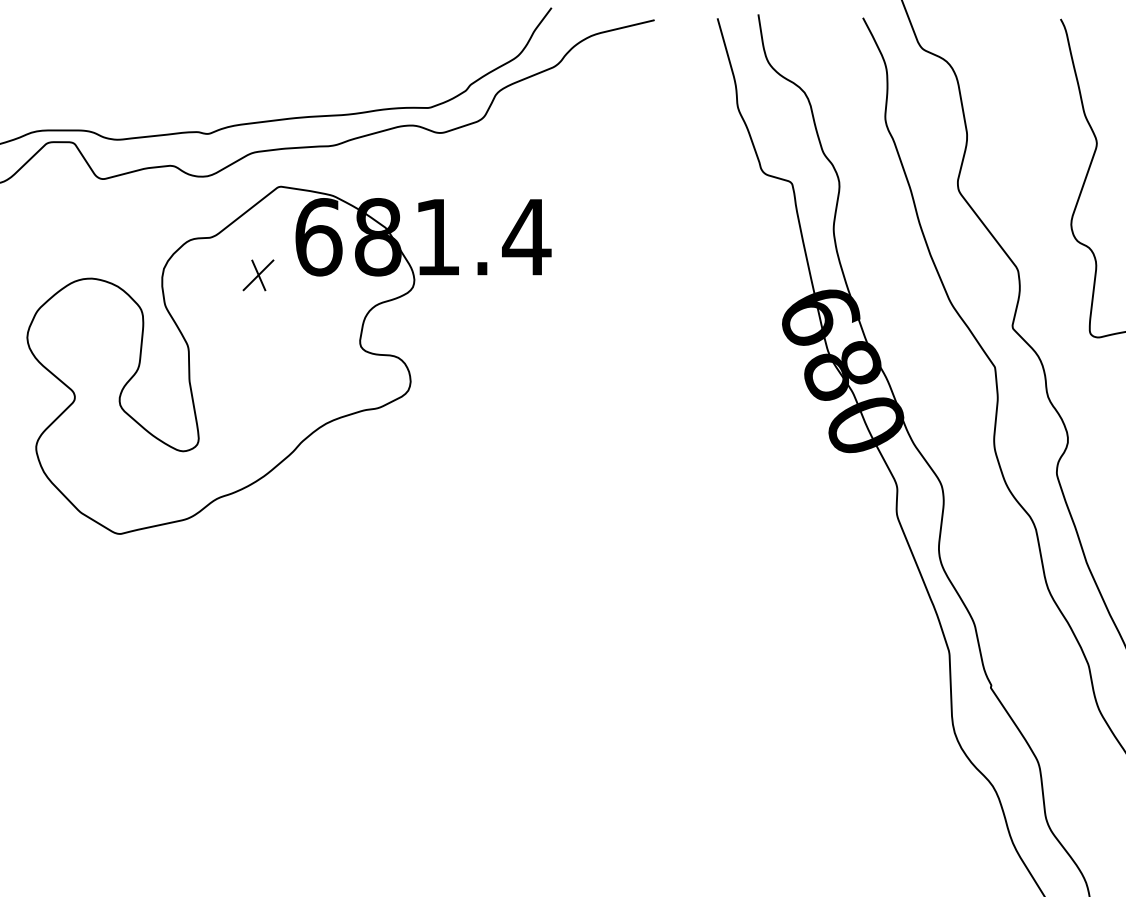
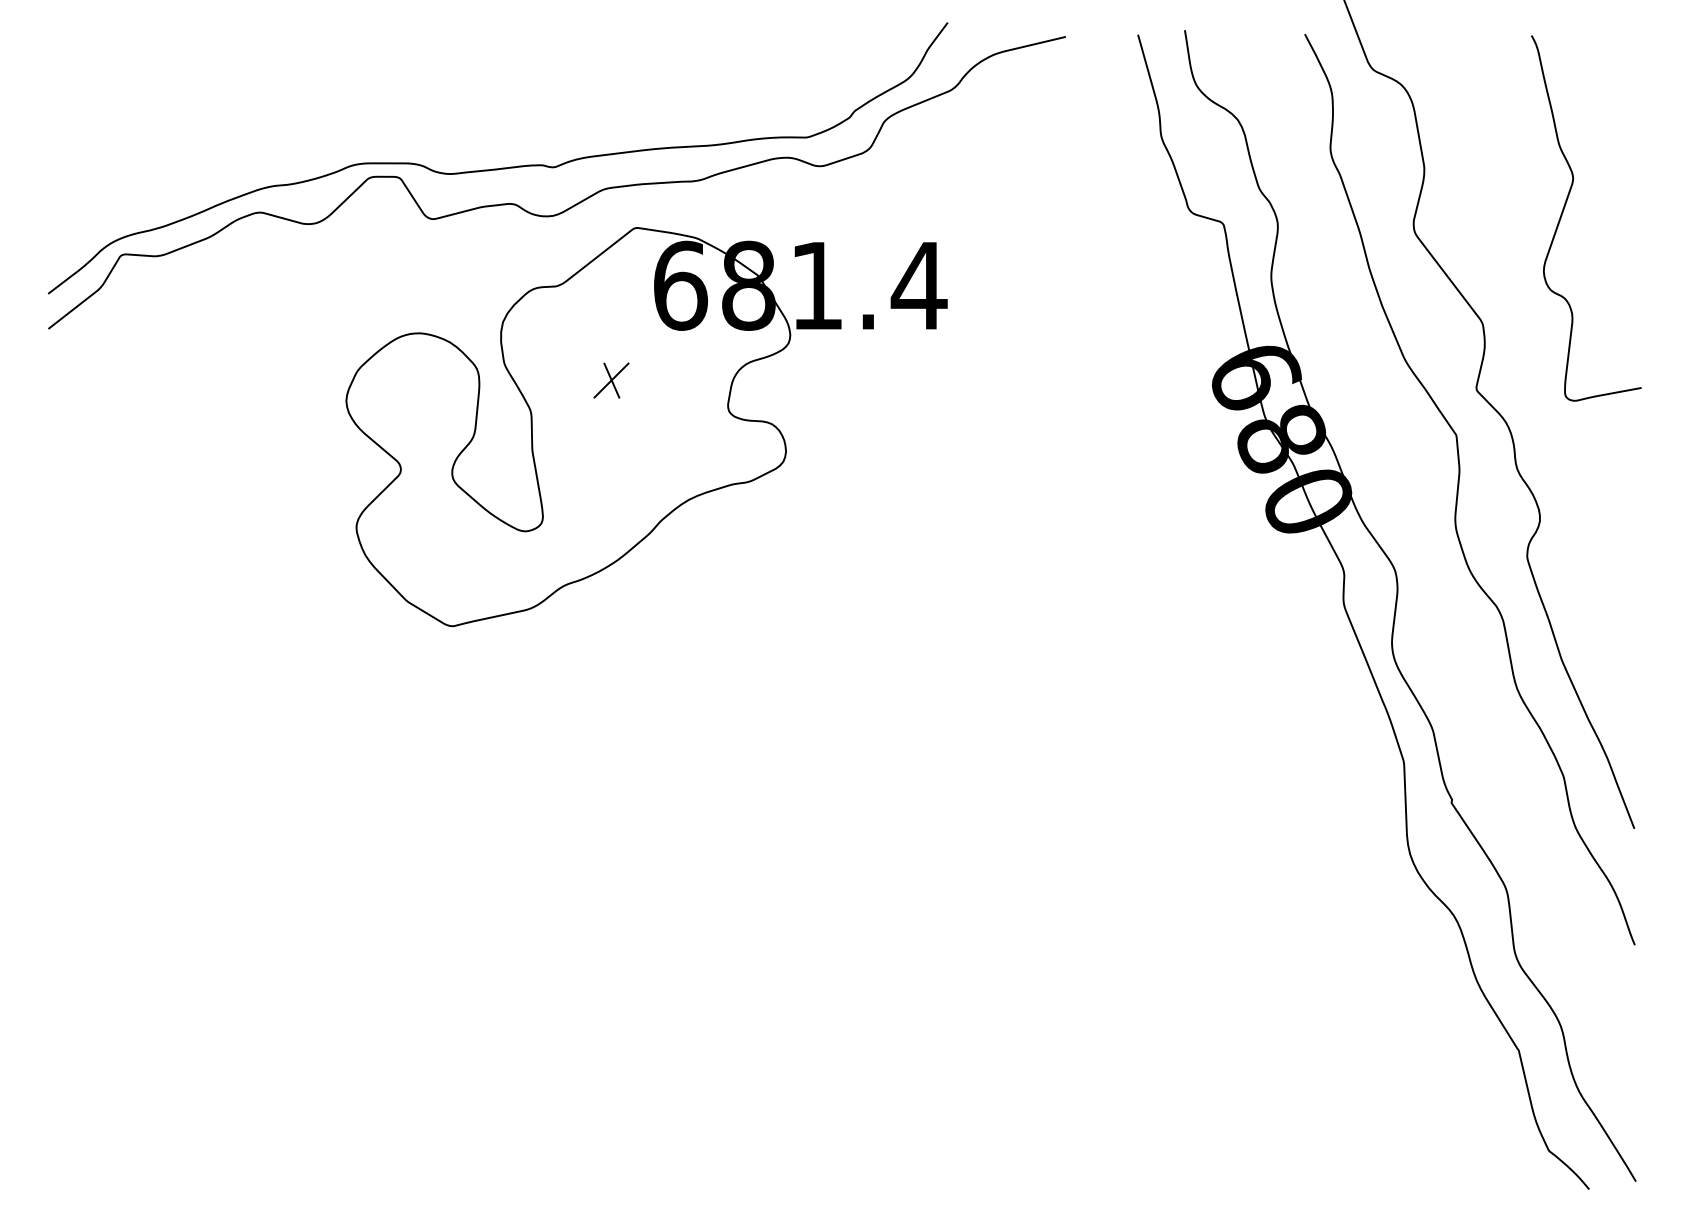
part: (258, 275) -> (611, 380), moved

